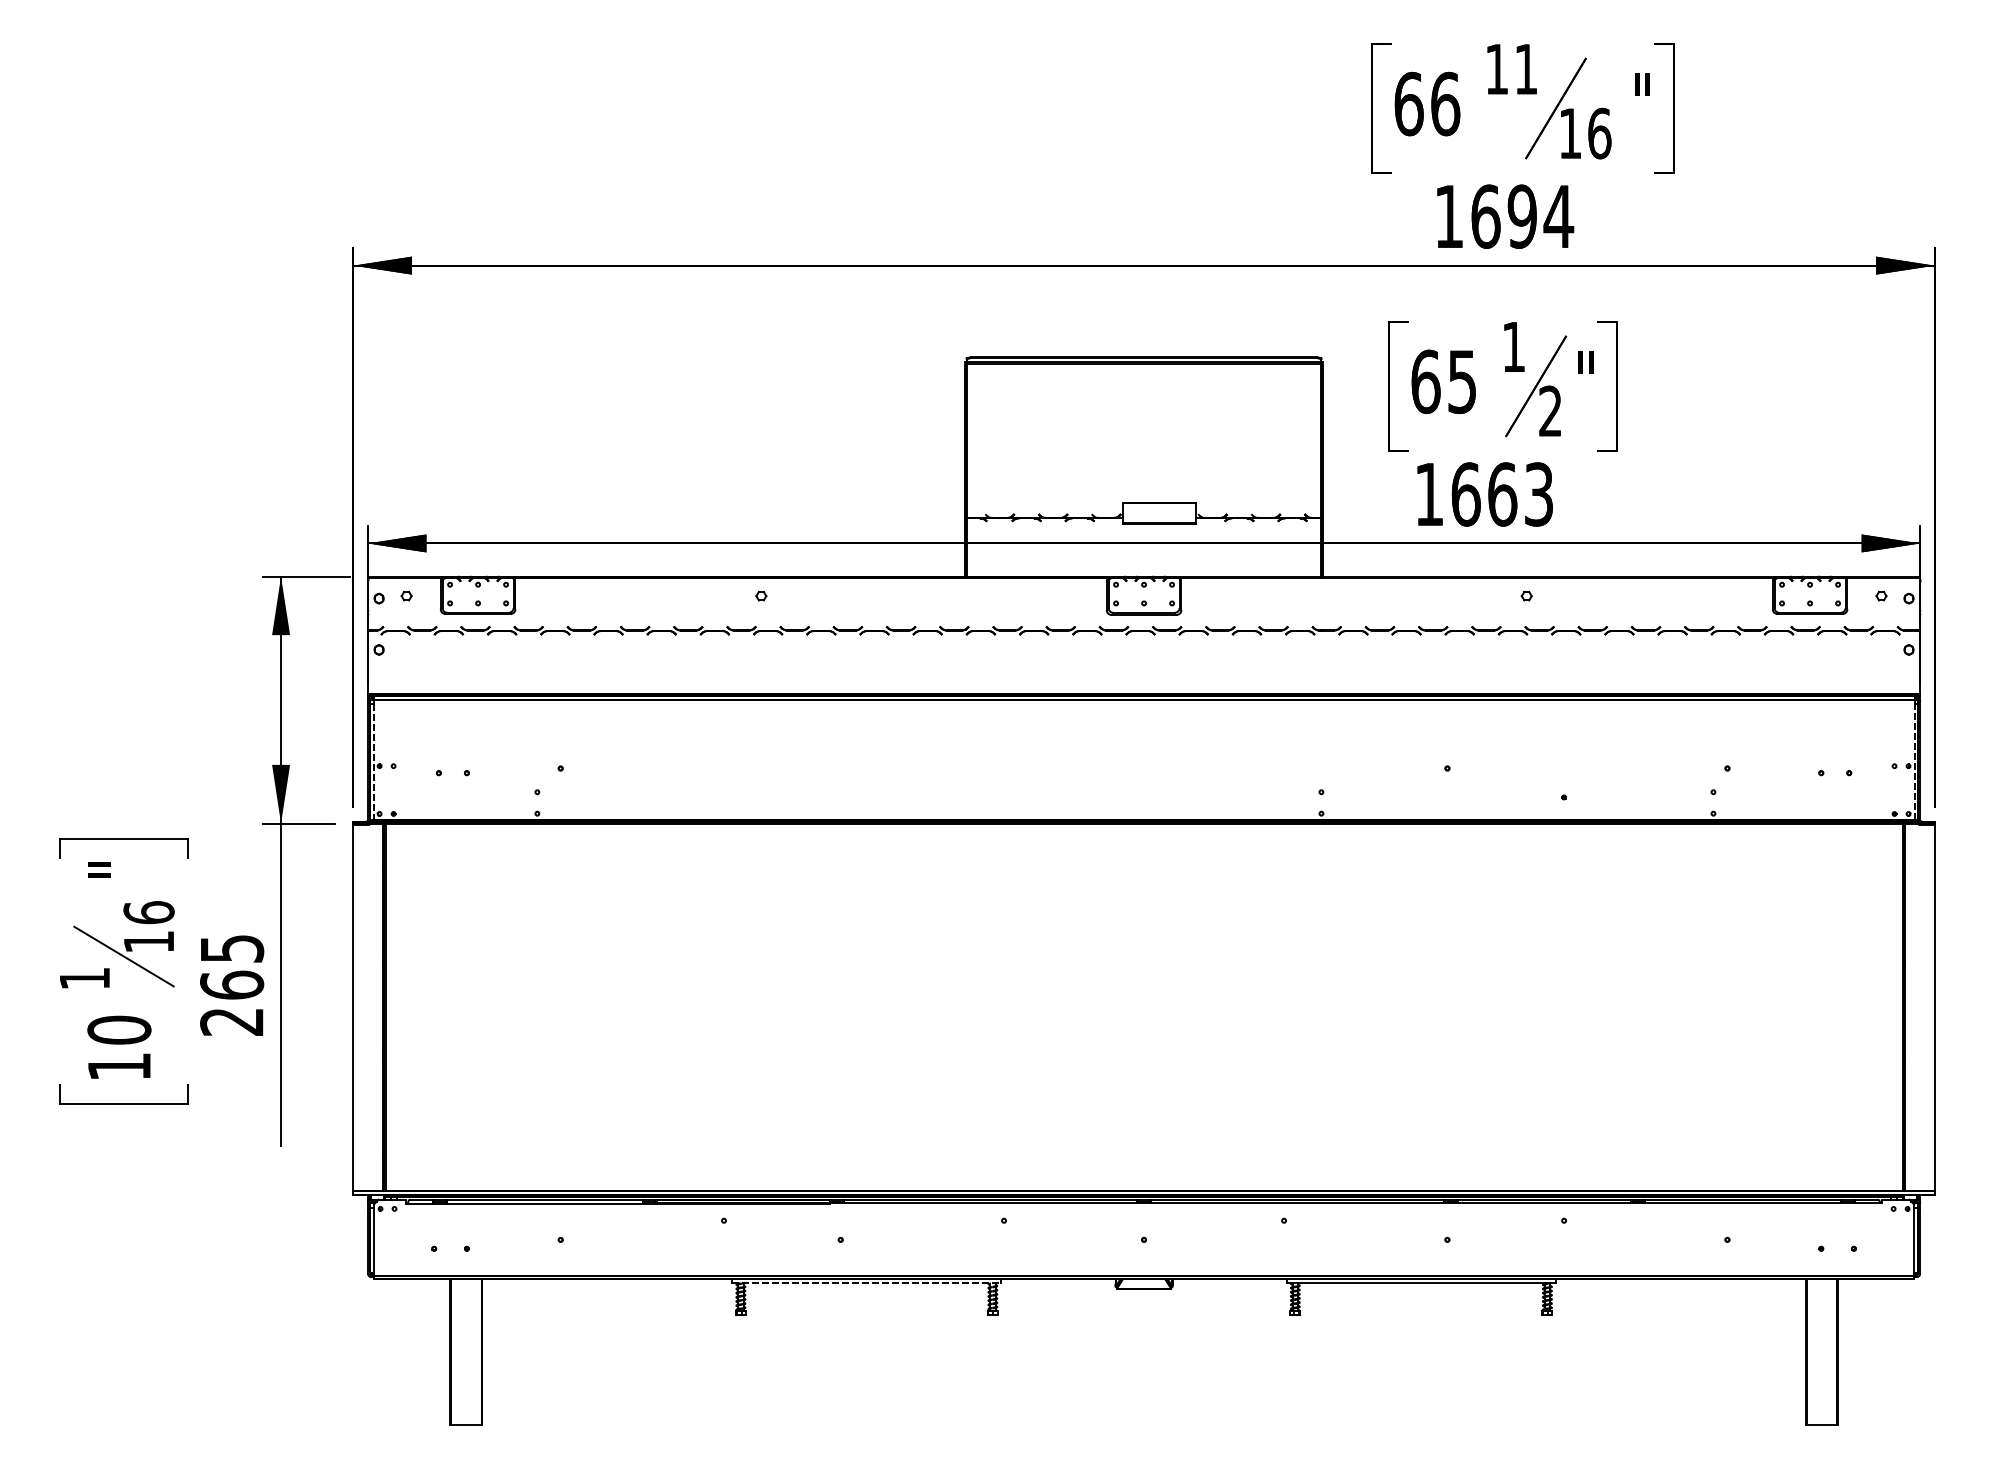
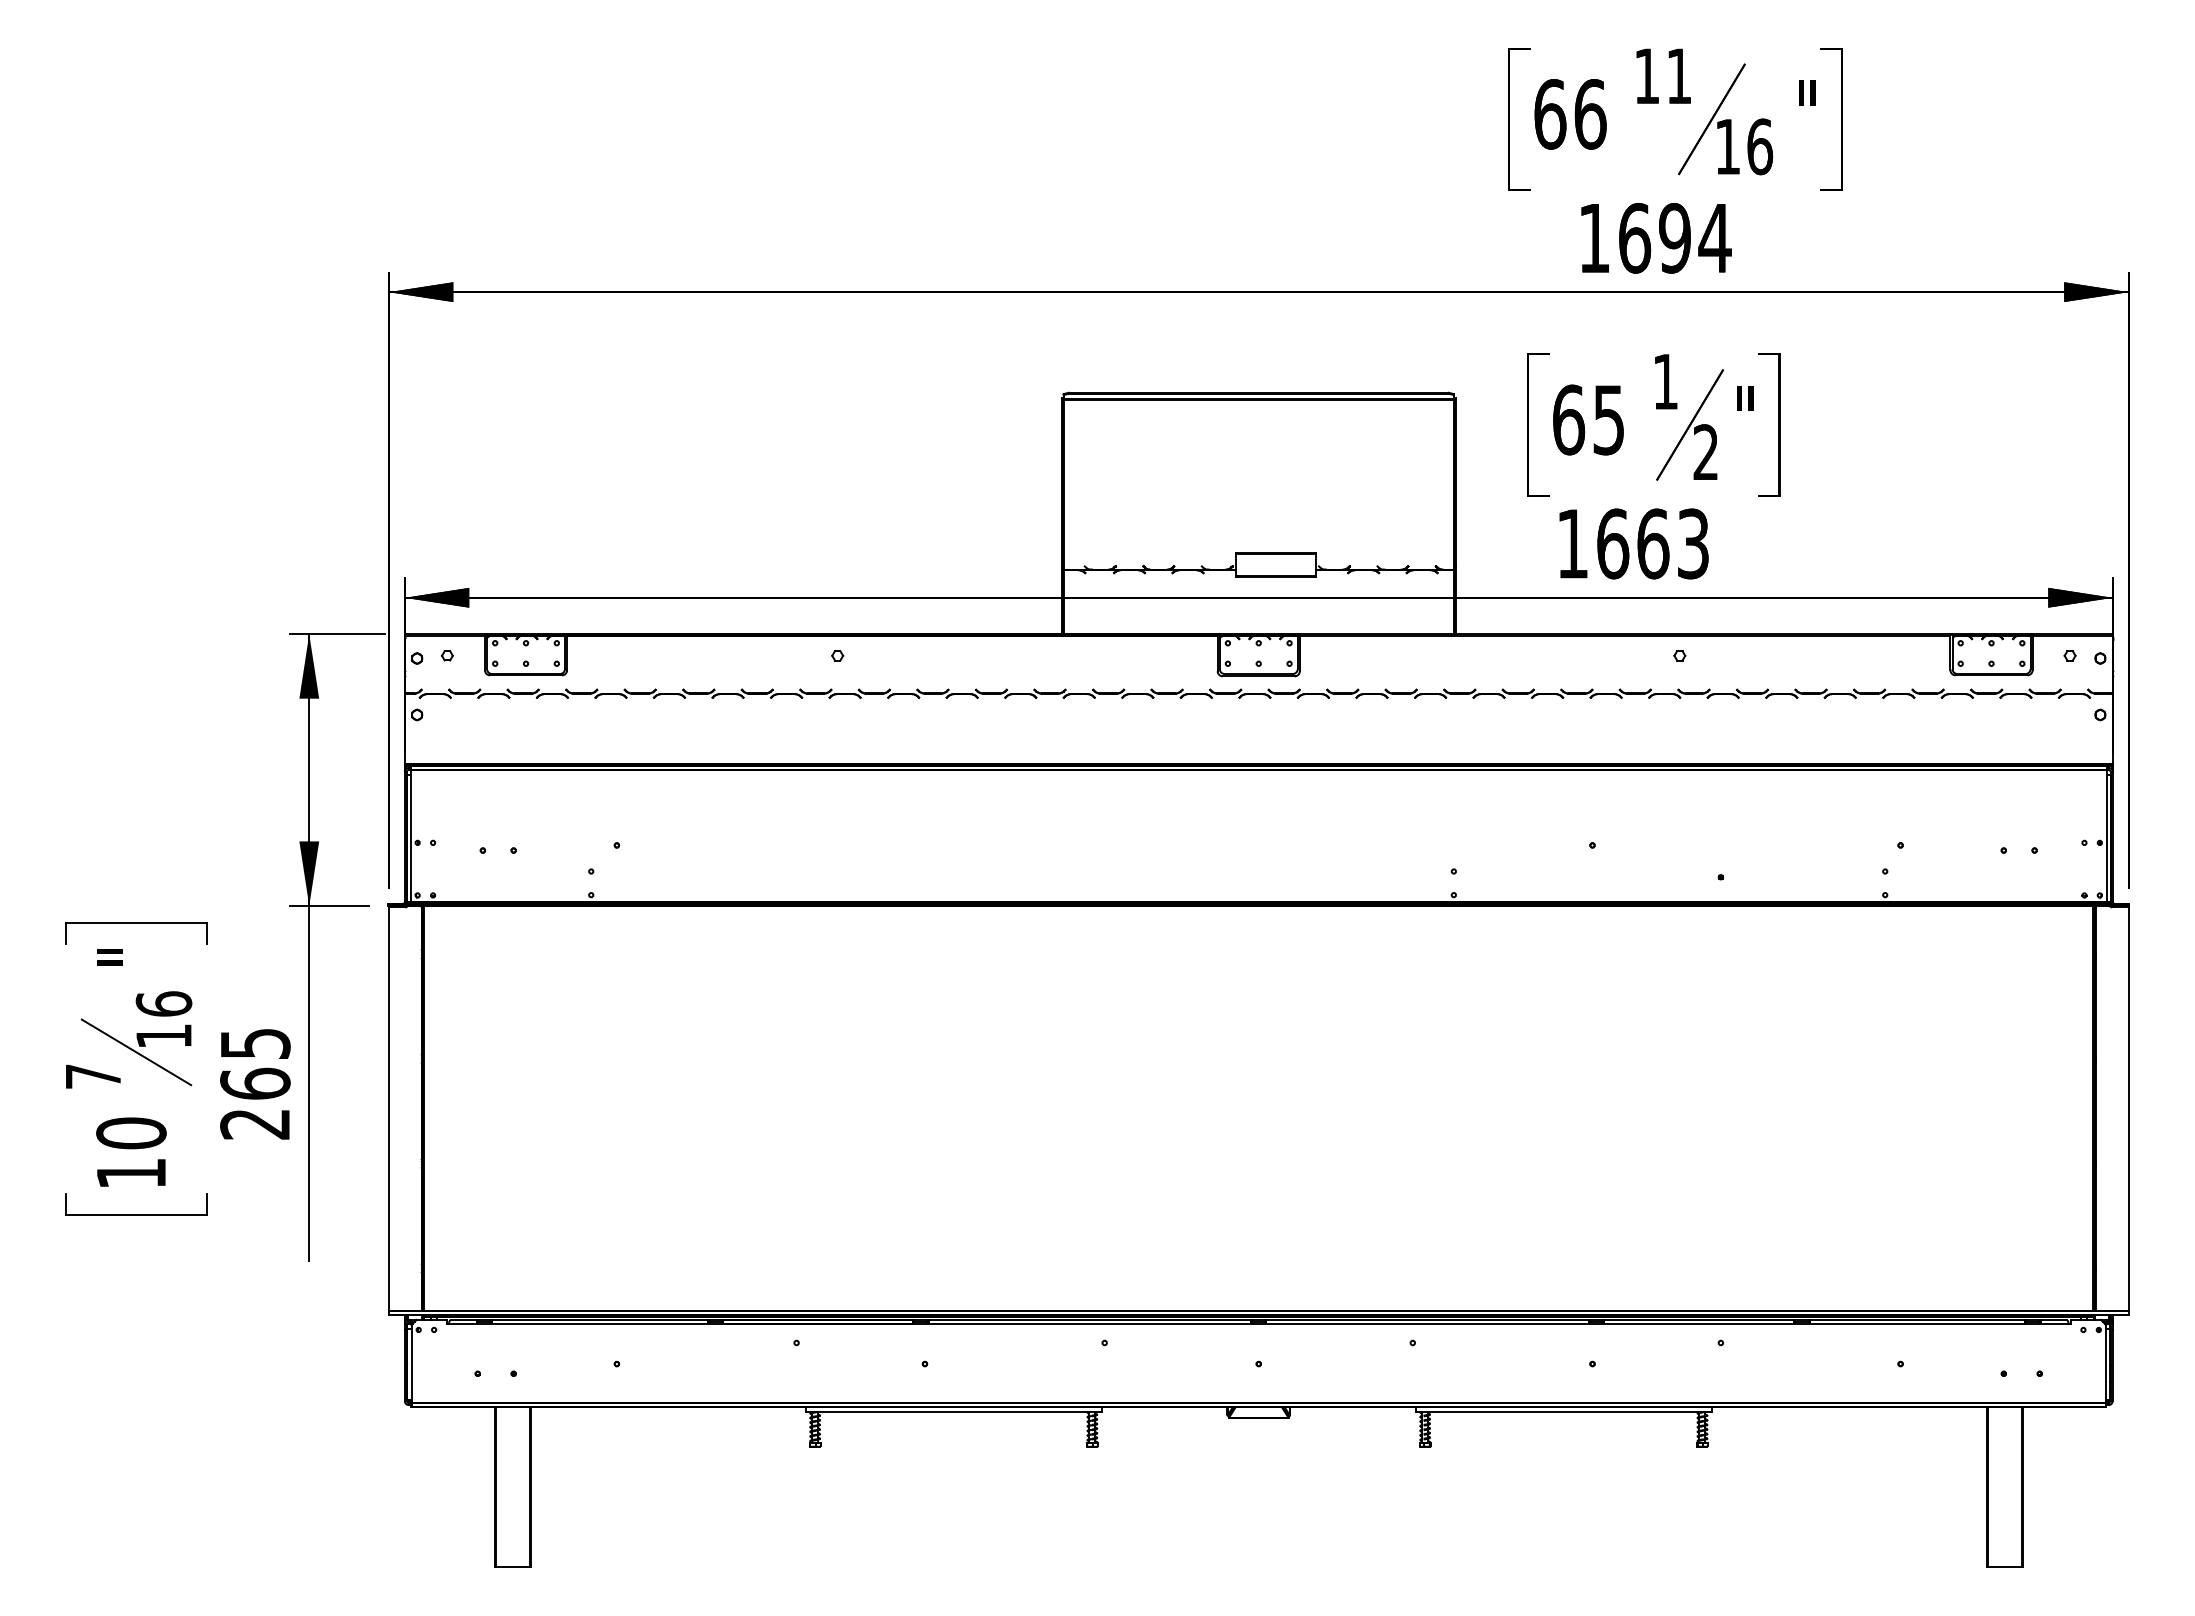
line: (1914, 761) -> (2106, 837), dashed -> solid
line: (373, 762) -> (411, 838), dashed -> solid
text: (84, 978) -> (93, 1076), 1 -> 7
line: (866, 1283) -> (953, 1411), dashed -> solid

